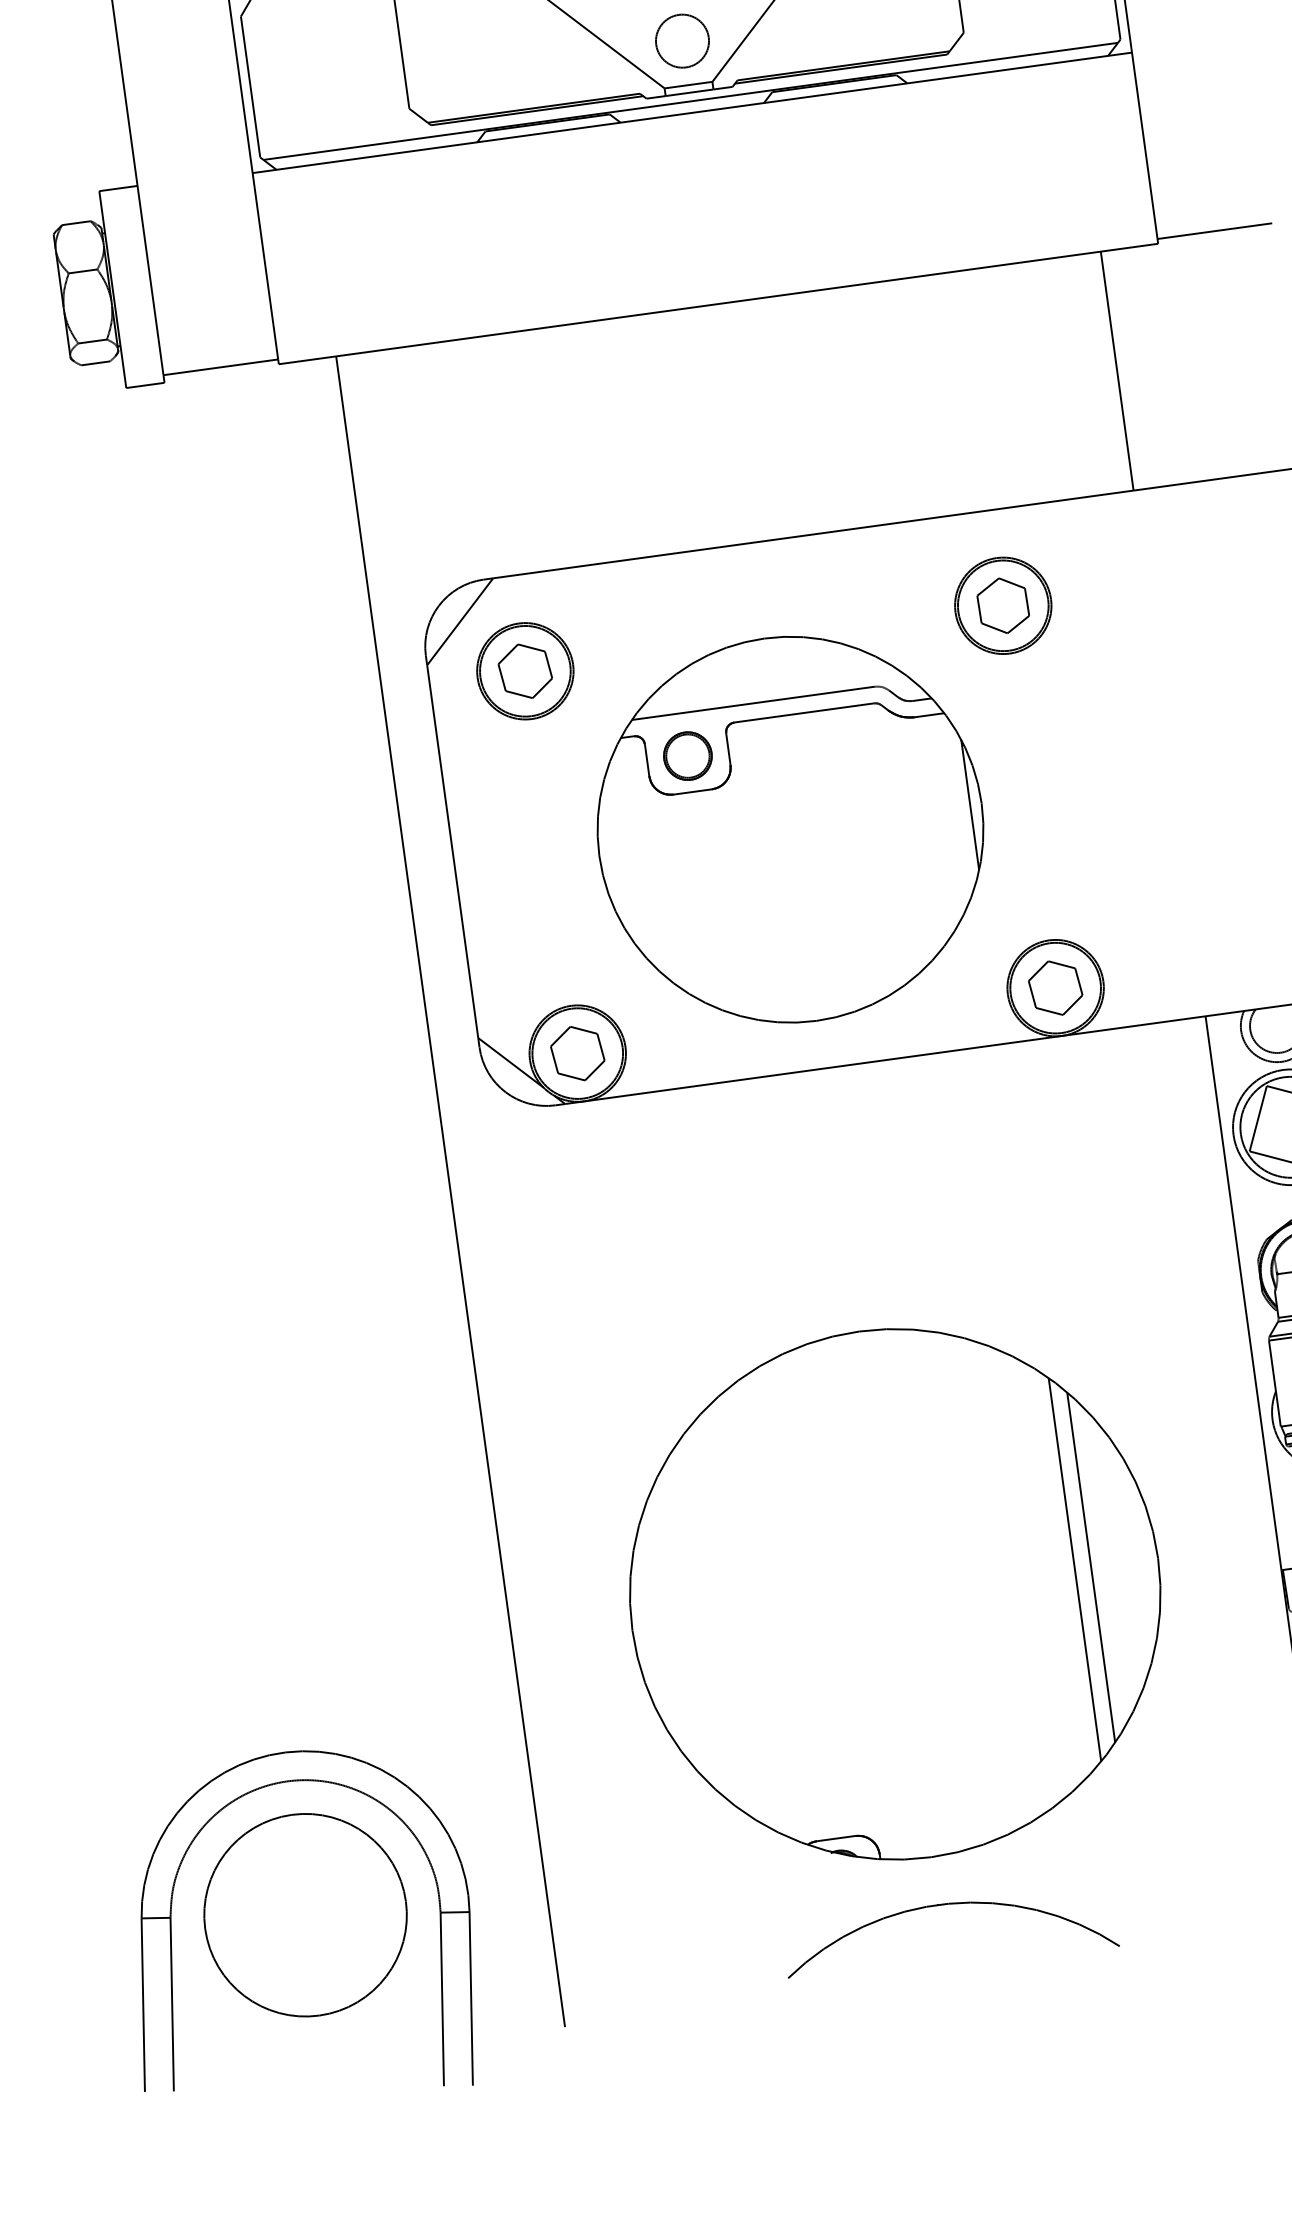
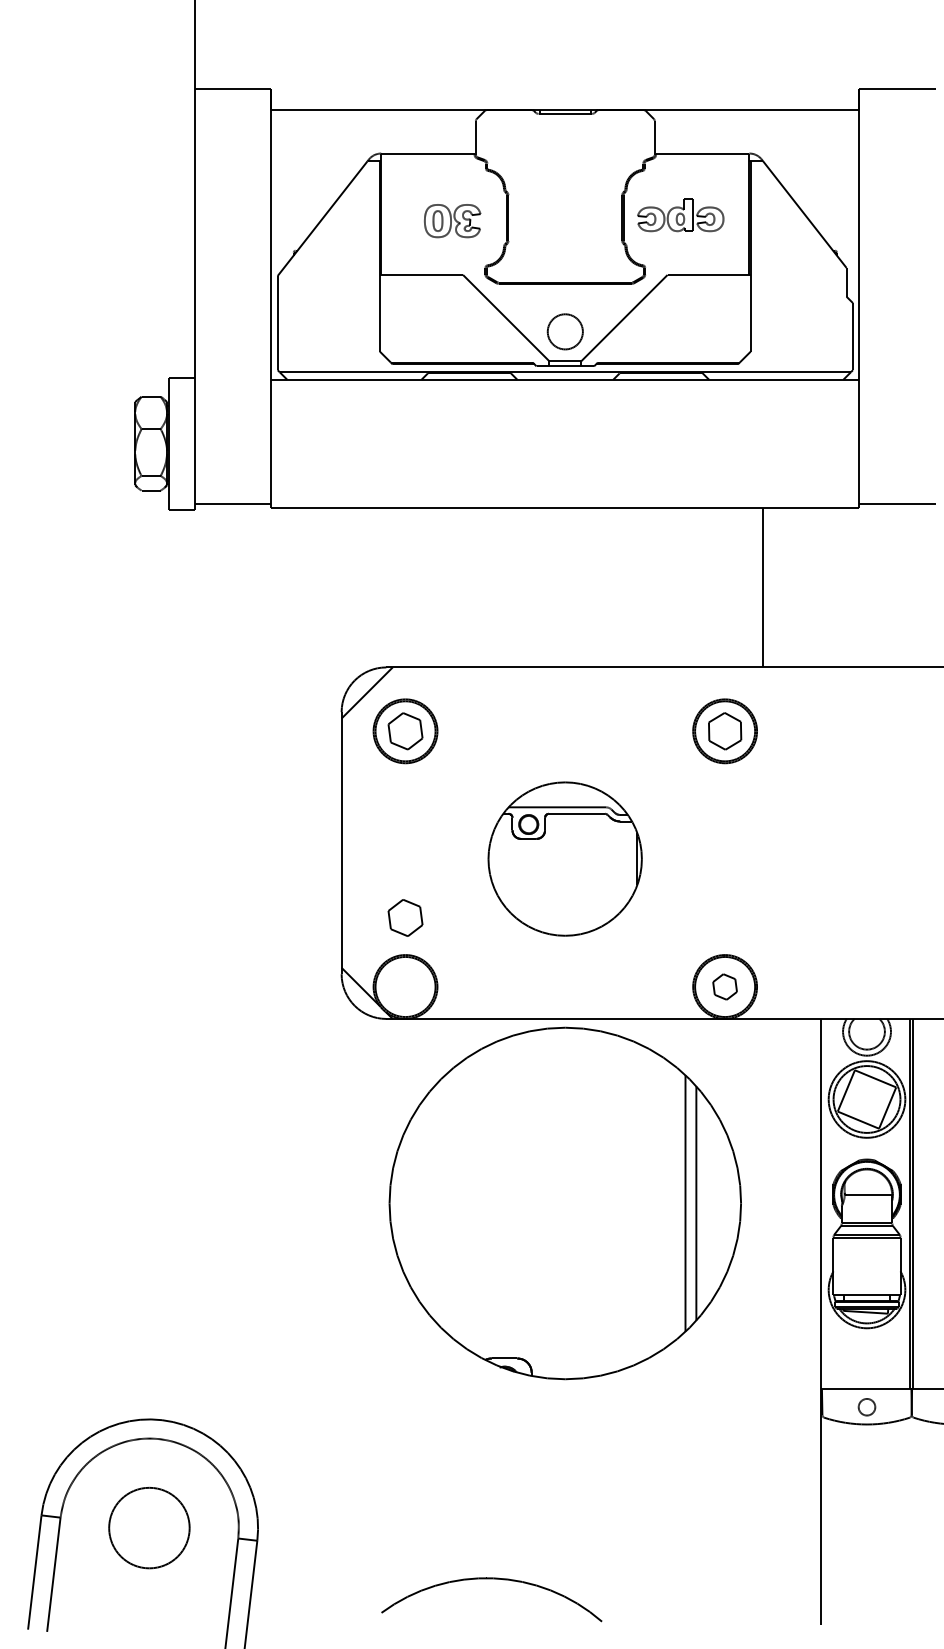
line: (1117, 370) -> (763, 587), moved
part: (789, 828) -> (564, 858), size x0.6
part: (1054, 987) -> (724, 986), size x0.7
part: (577, 1052) -> (405, 917), moved
line: (450, 1190) -> (309, 1065), removed
part: (894, 1594) -> (564, 1203), moved
part: (945, 1905) -> (491, 1579), moved
circle: (305, 1914) -> (149, 1527), size x0.6

